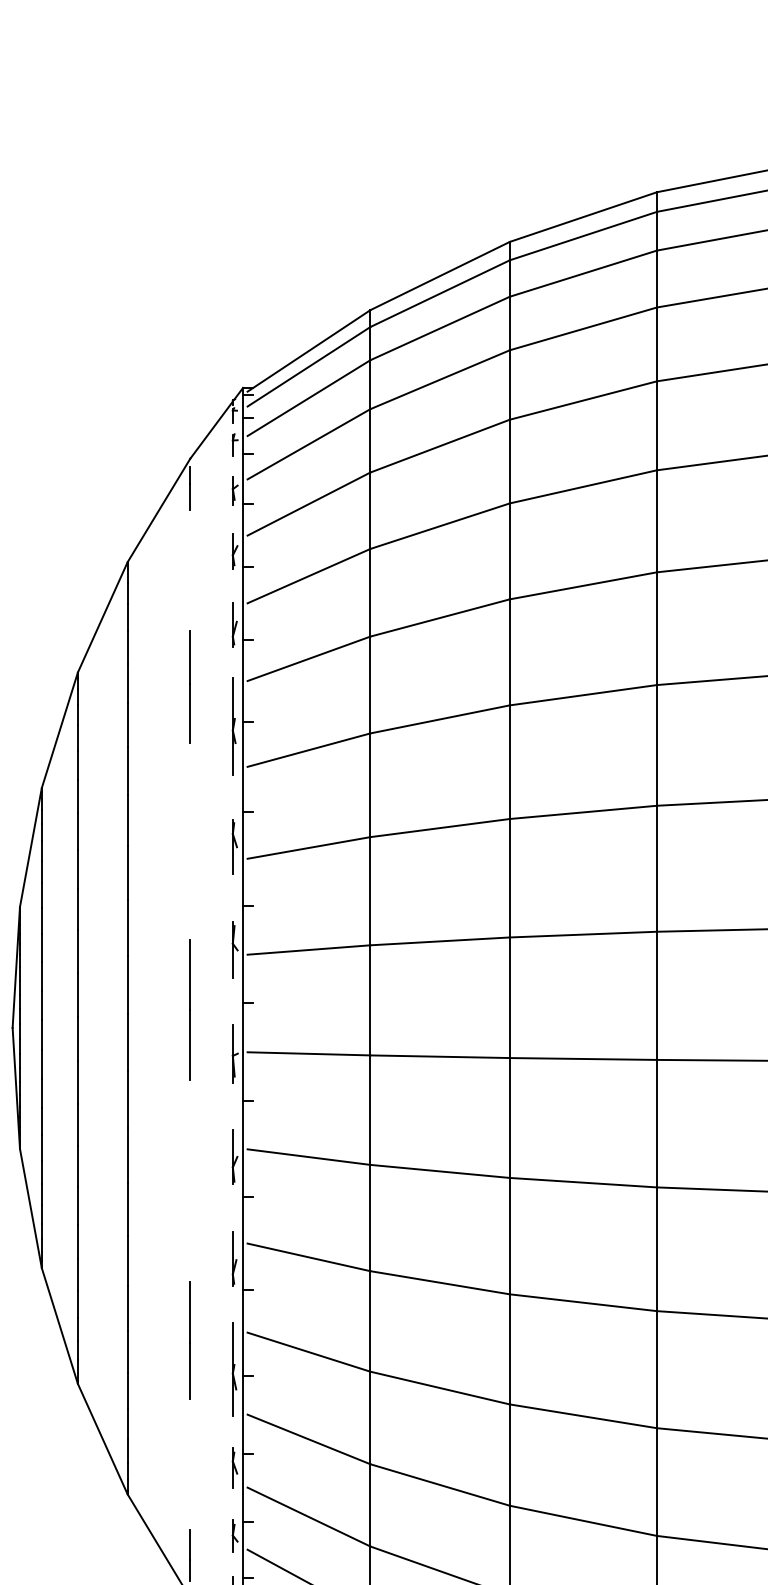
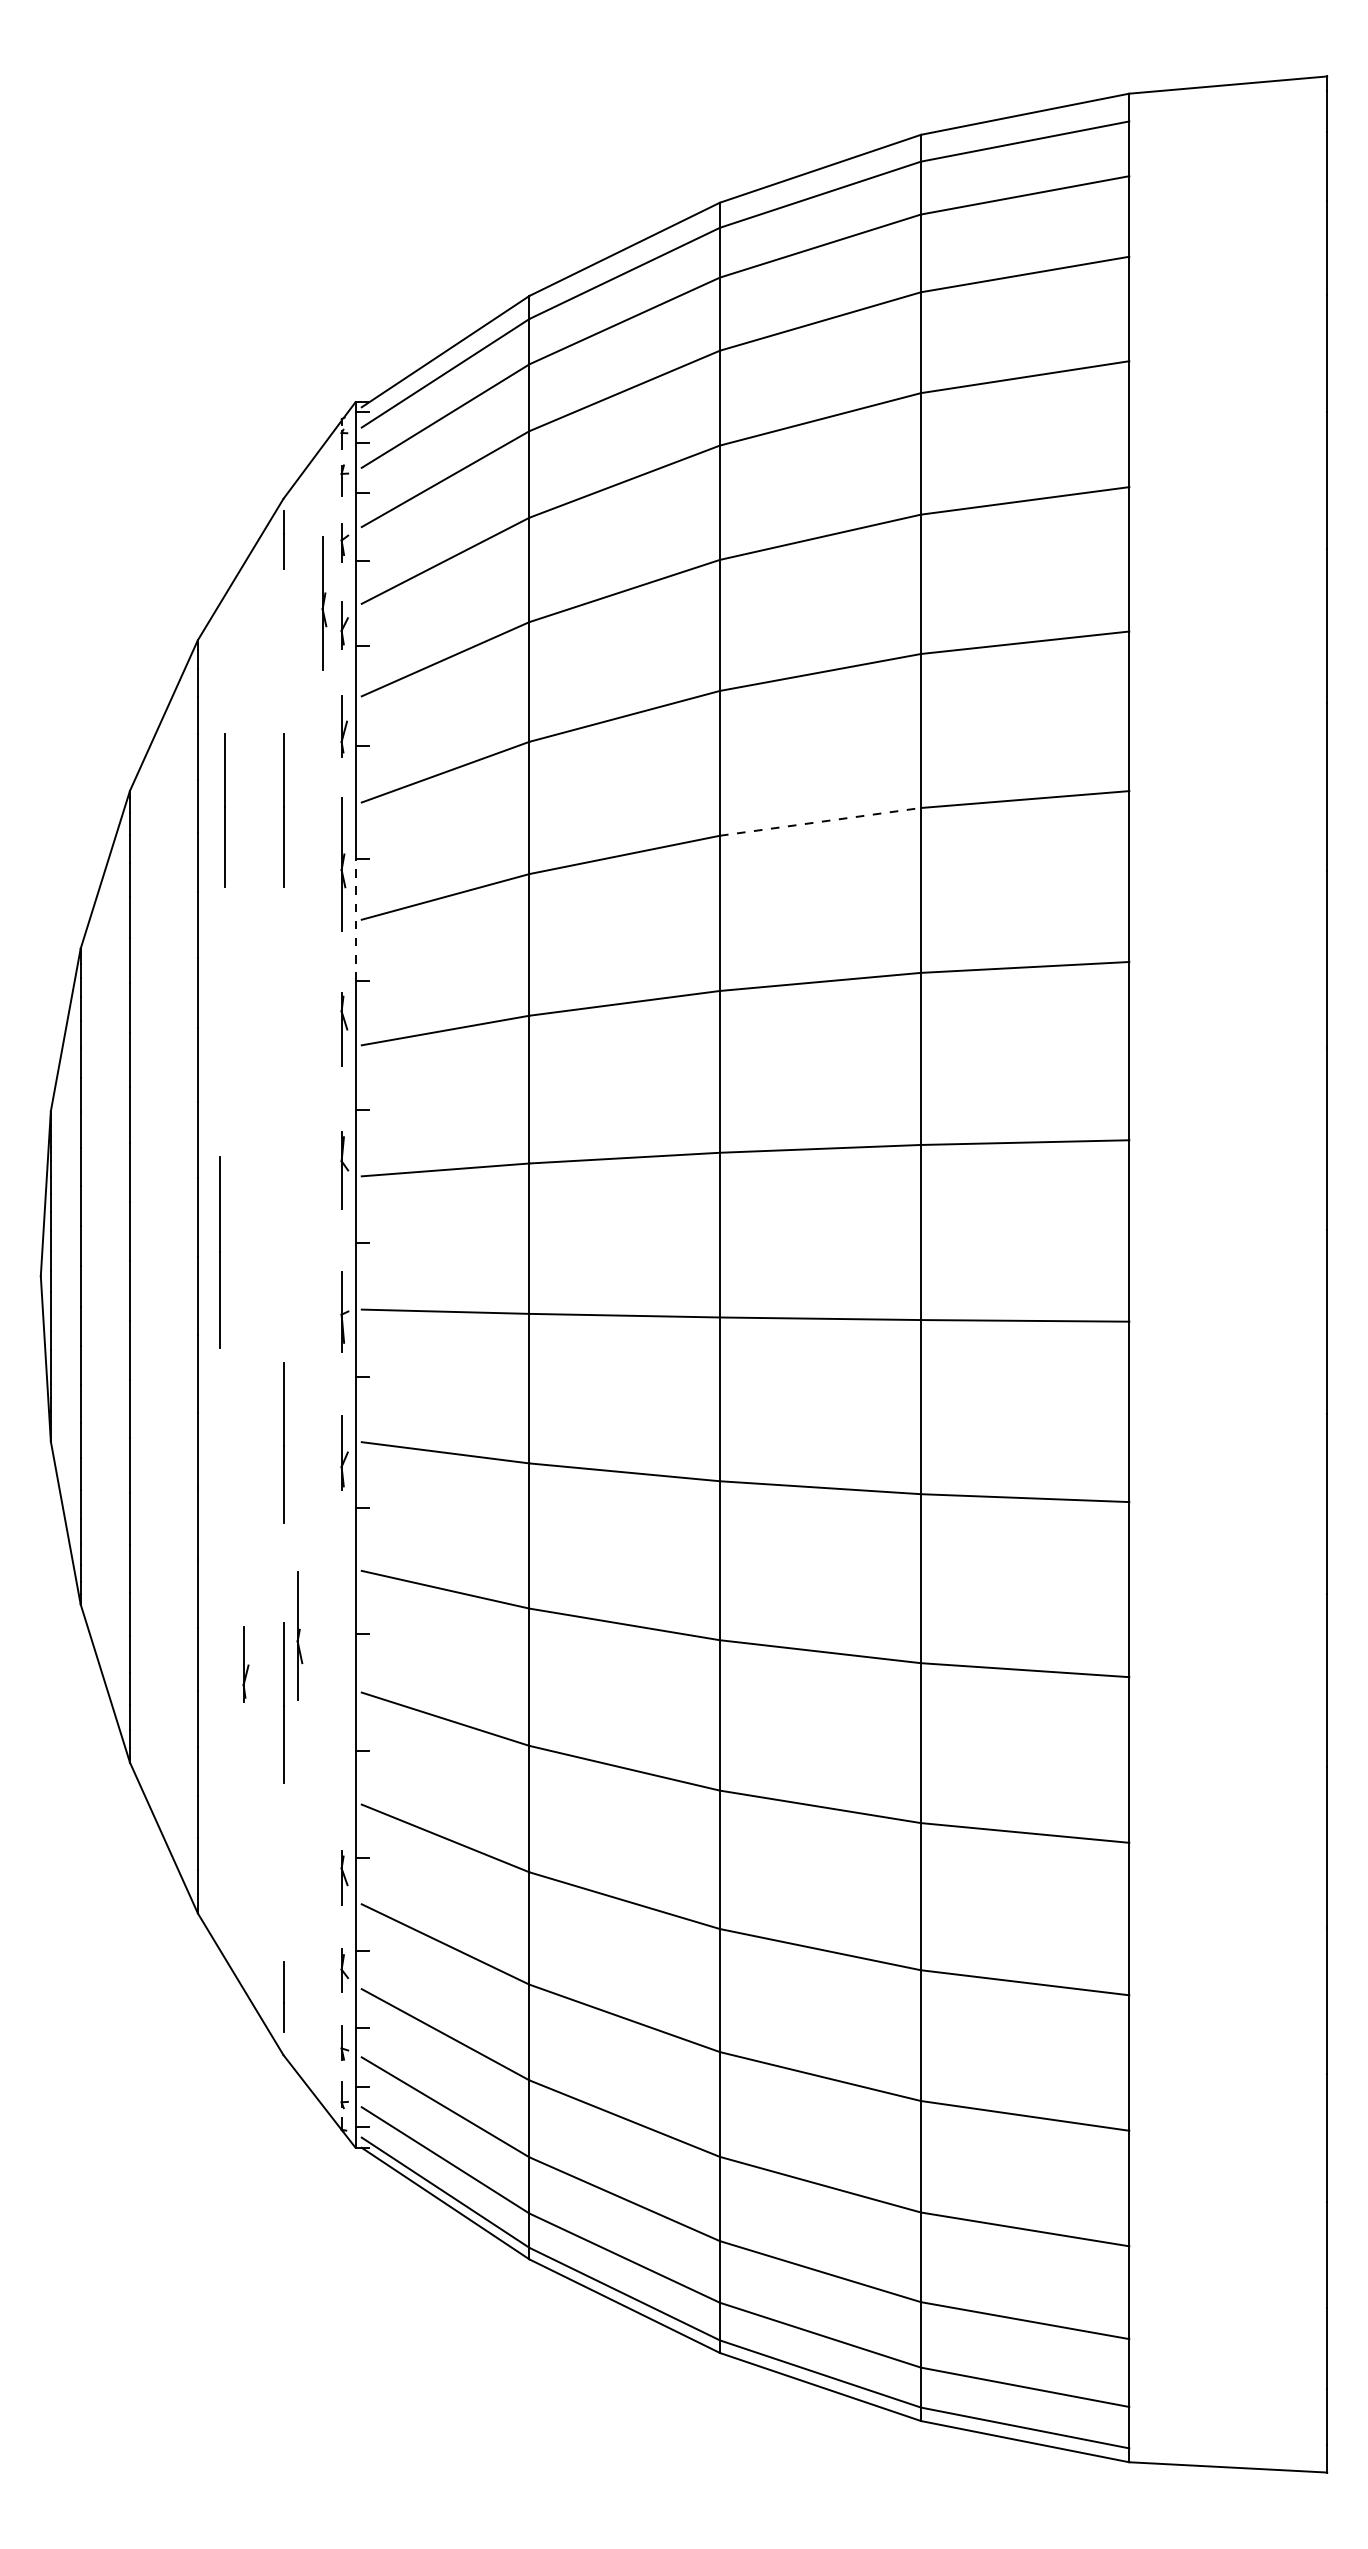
part: (220, 535) -> (324, 603), added
line: (147, 686) -> (224, 810), added
line: (584, 694) -> (821, 821), solid -> dashed
line: (243, 766) -> (355, 919), solid -> dashed
line: (190, 1010) -> (219, 1252), moved
line: (190, 1149) -> (283, 1442), added
part: (234, 1259) -> (245, 1664), moved
part: (234, 1369) -> (299, 1635), moved

